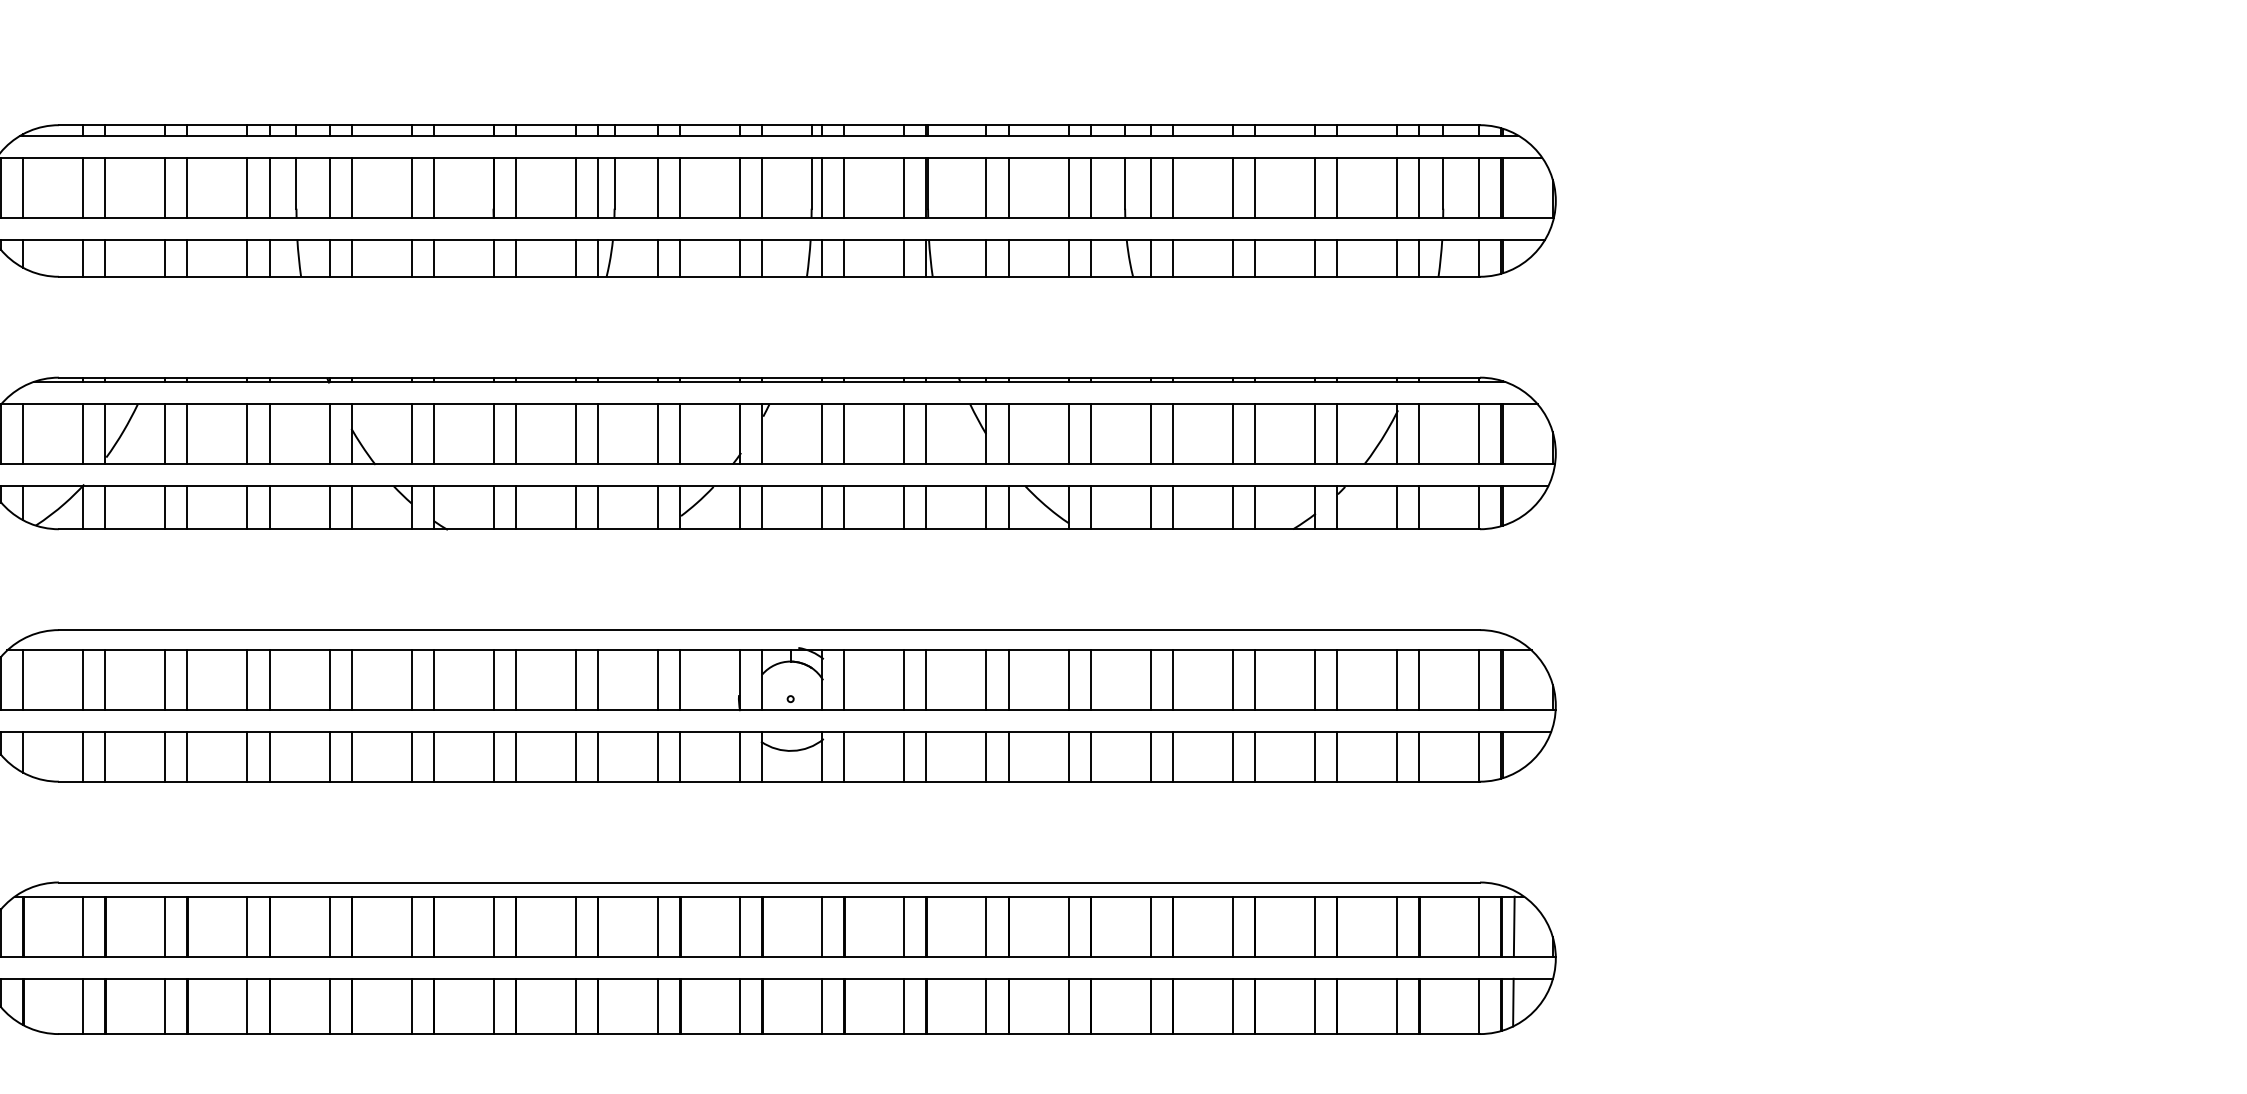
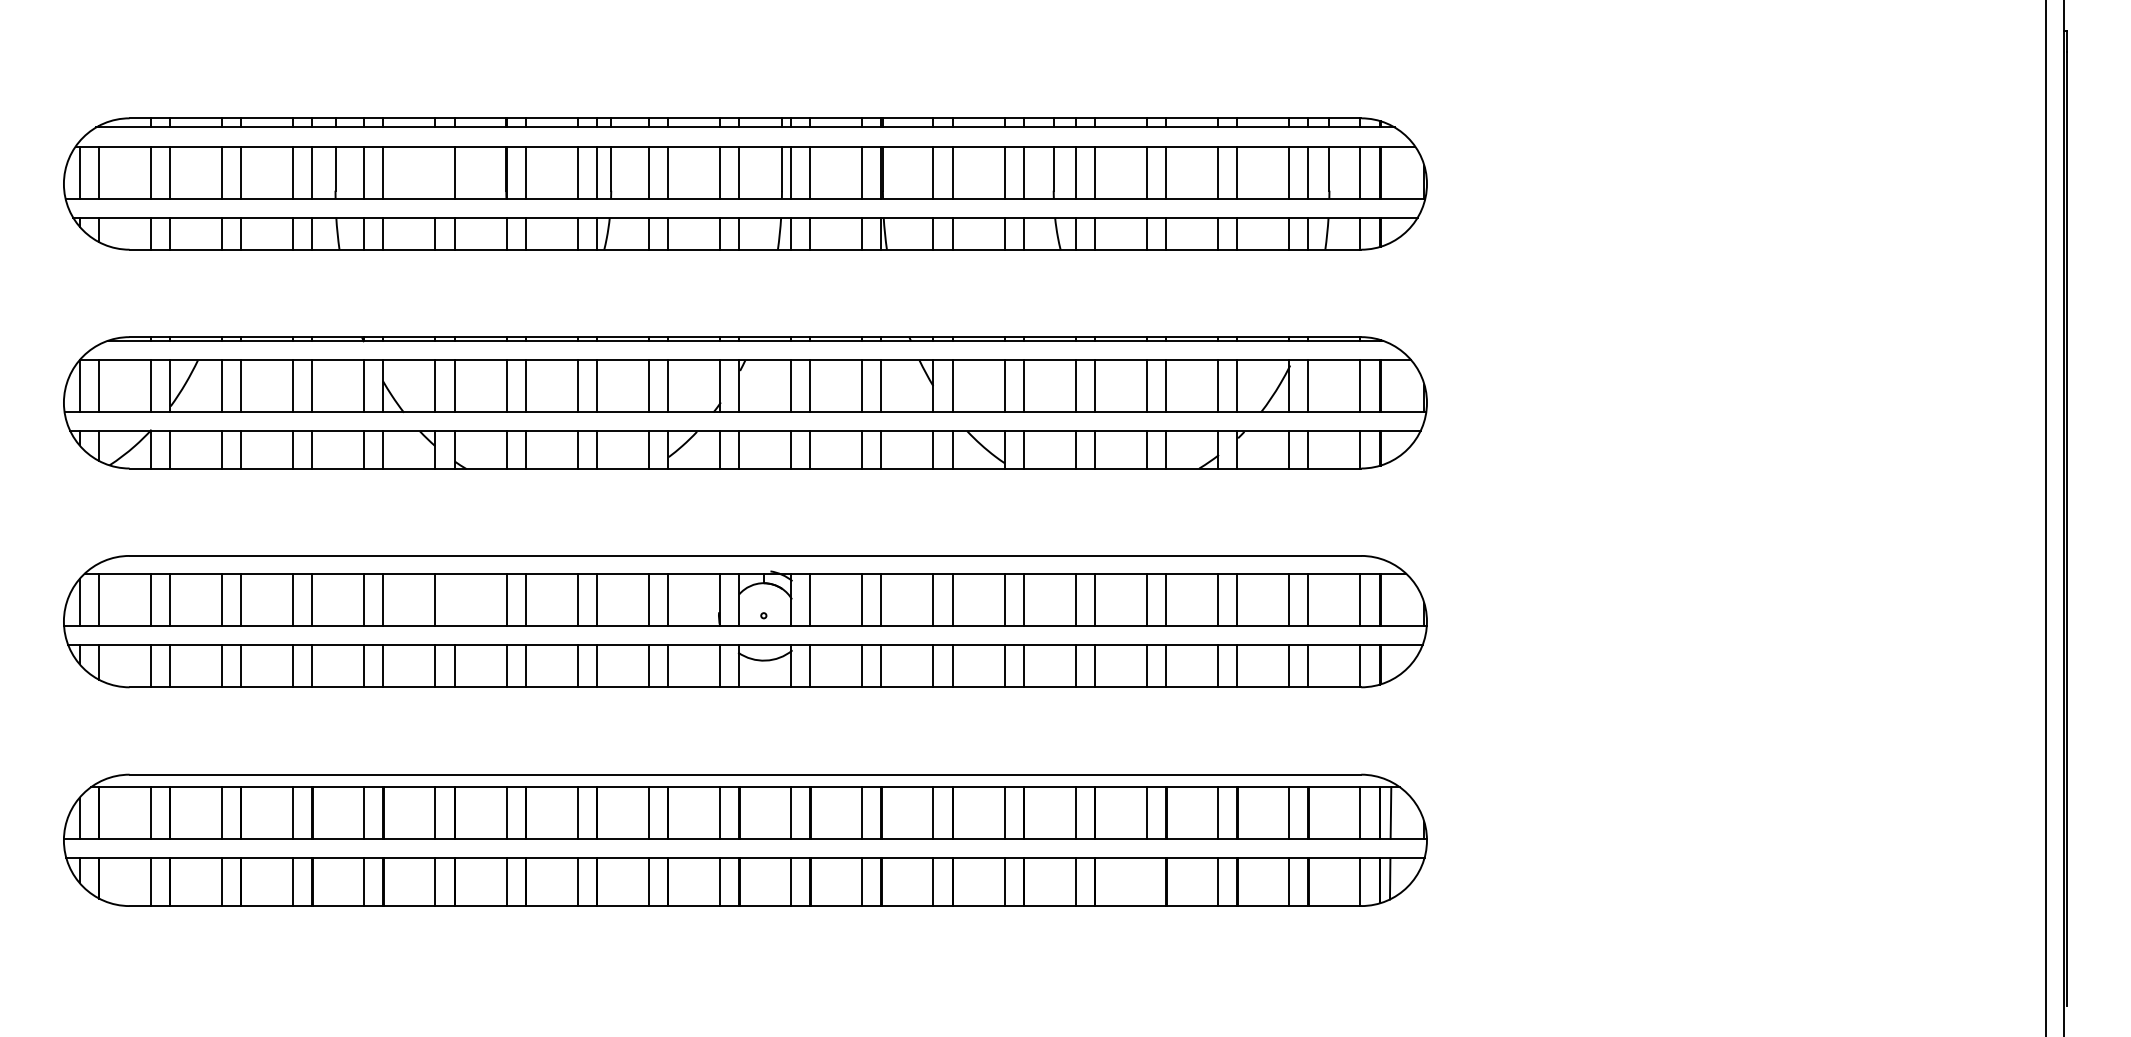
line: (411, 187) -> (435, 172), removed
line: (433, 680) -> (454, 599), removed
line: (1232, 1006) -> (1146, 882), removed

